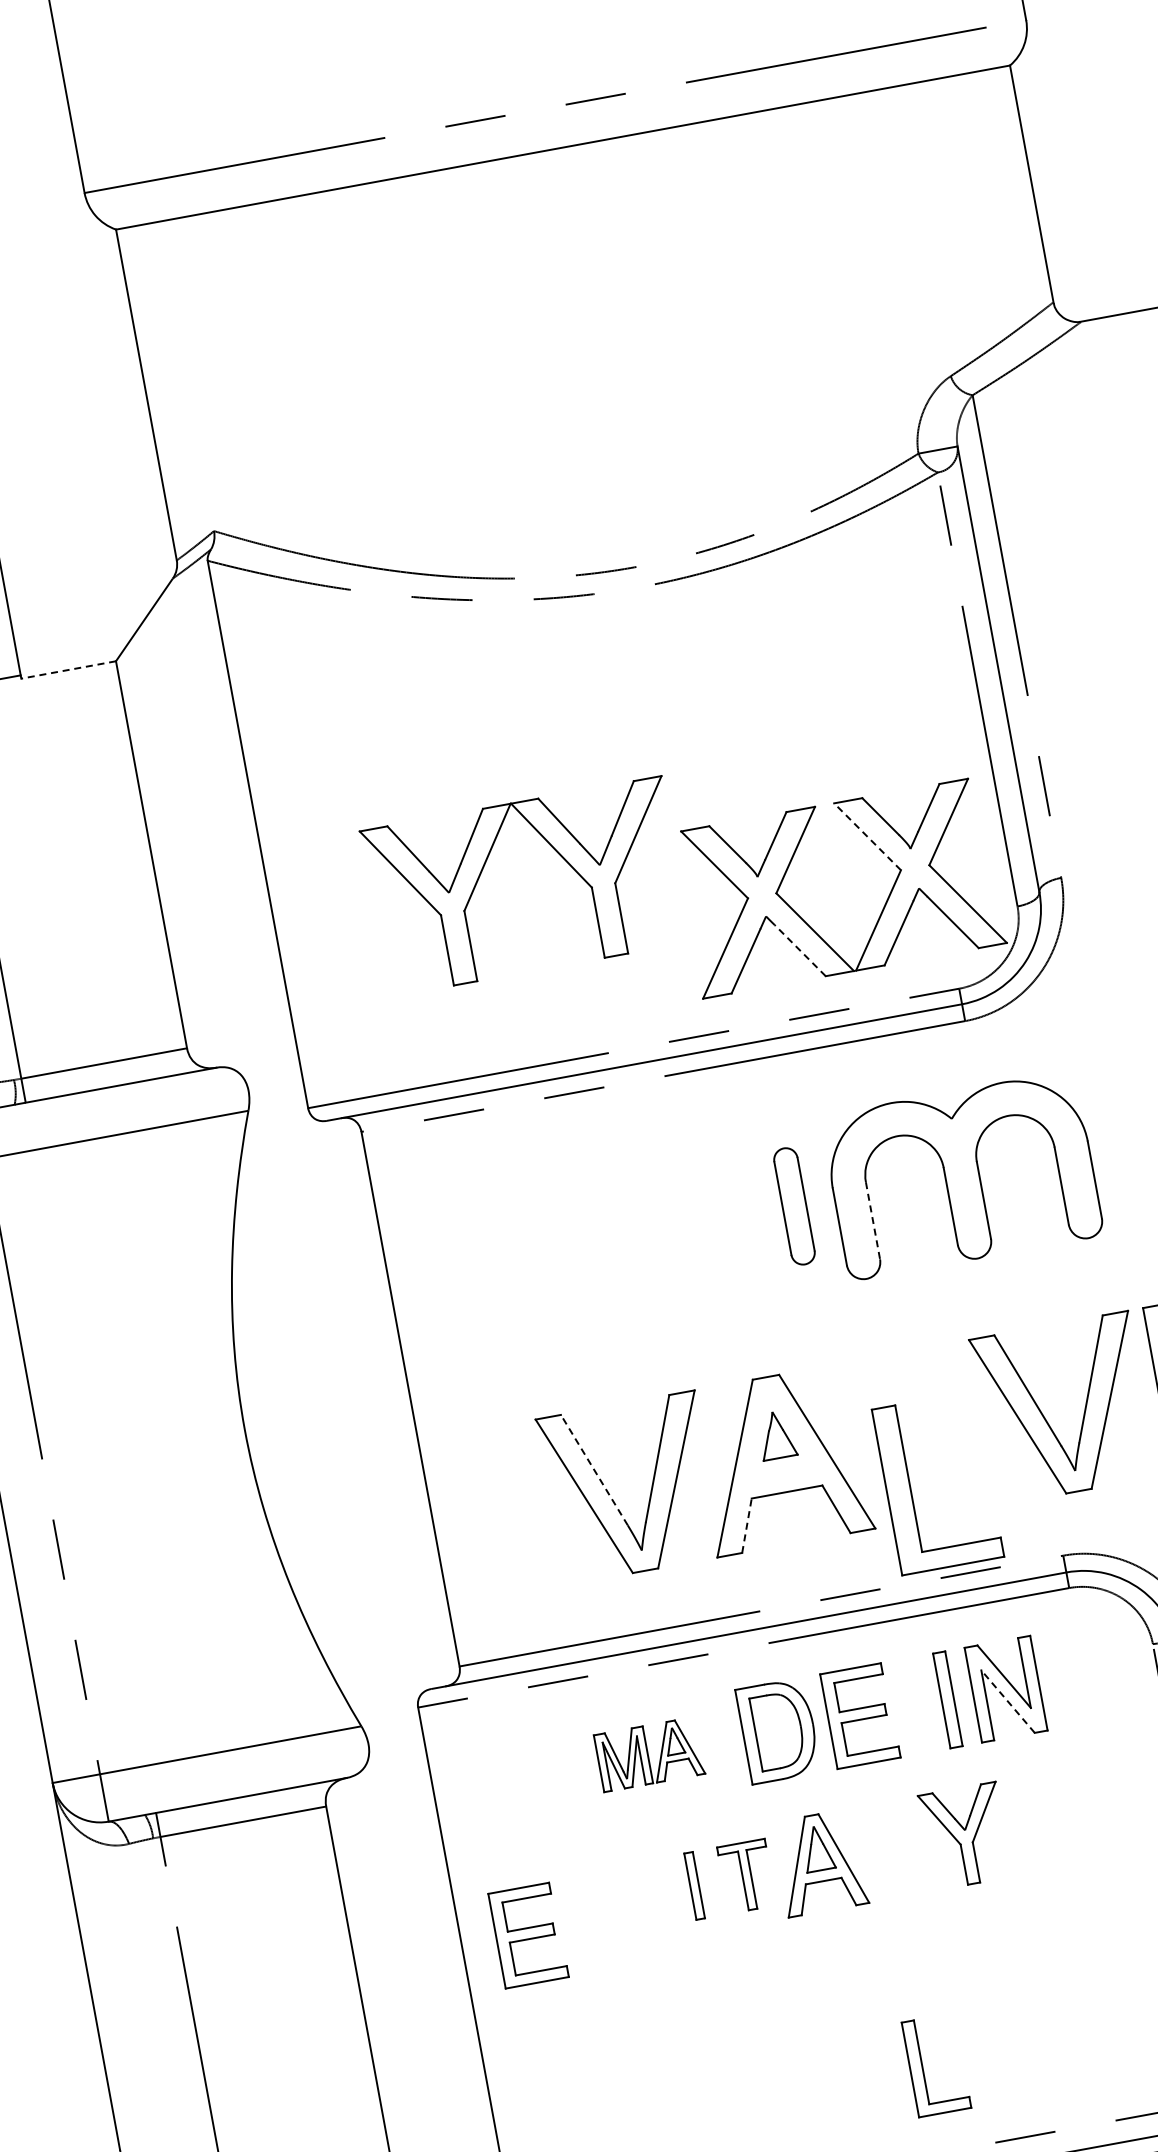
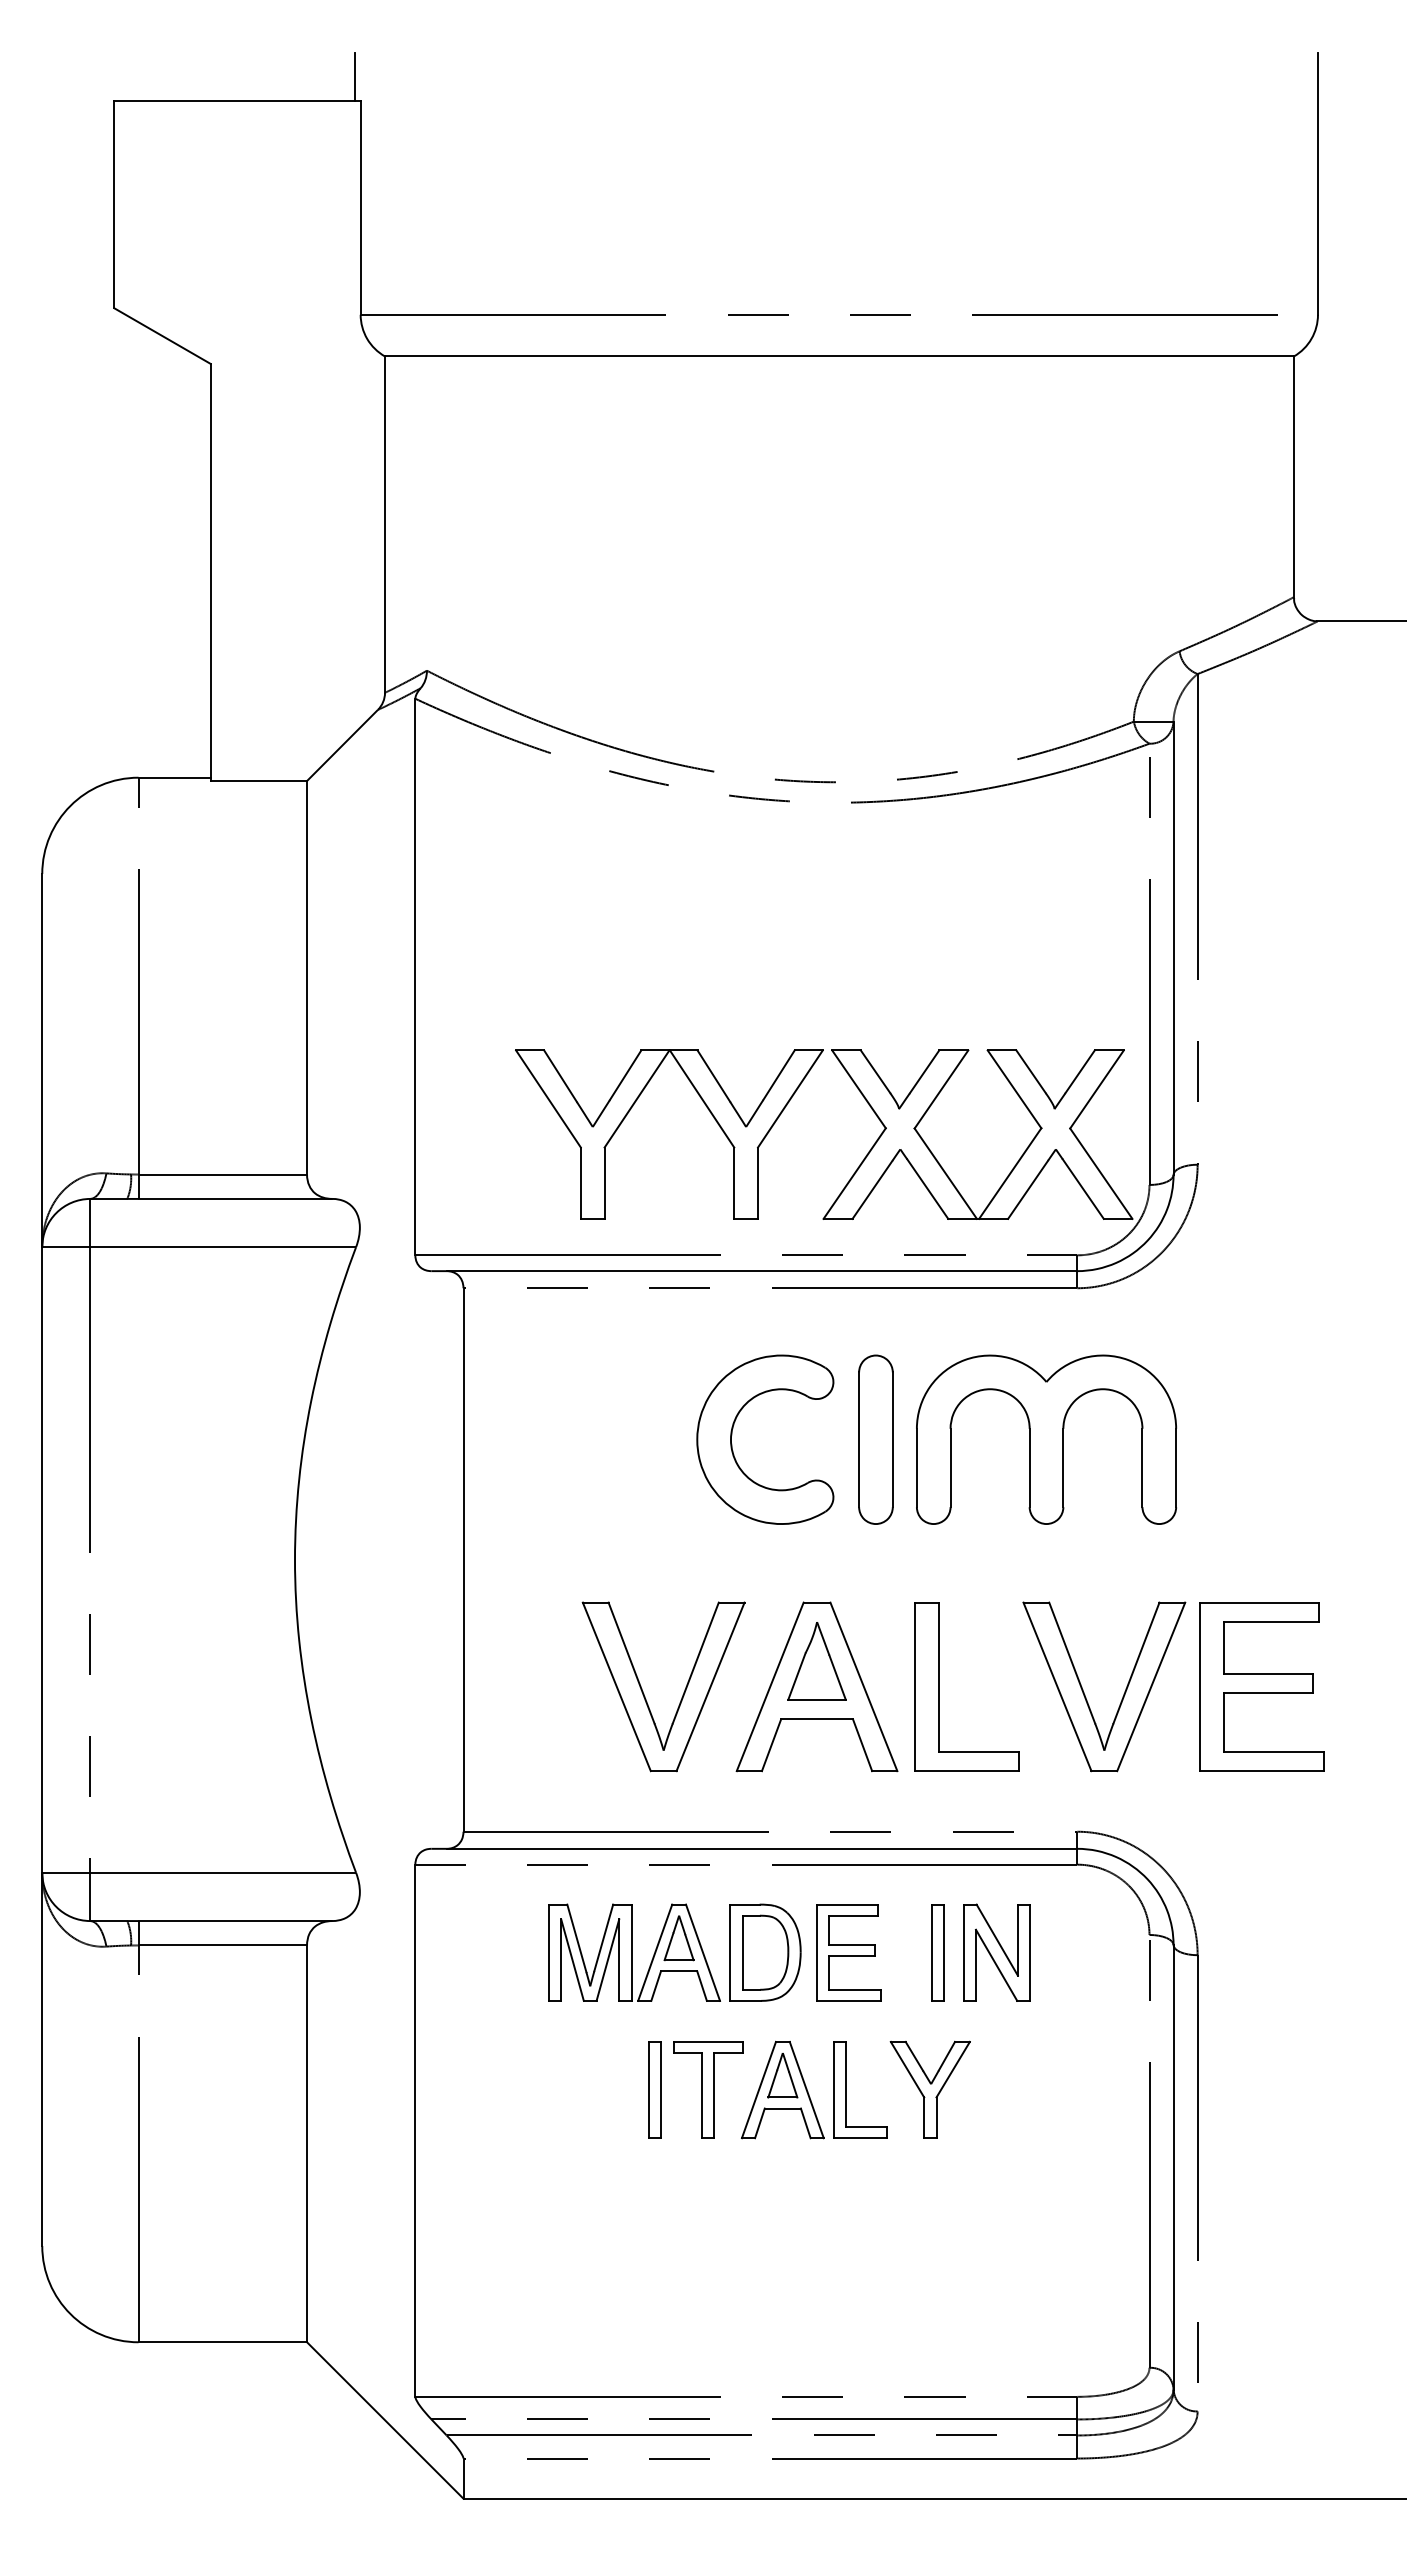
line: (68, 670) -> (258, 781), dashed -> solid
line: (867, 835) -> (1014, 1088), dashed -> solid
part: (483, 868) -> (631, 1109), moved
line: (799, 950) -> (927, 1188), dashed -> solid
part: (794, 1206) -> (875, 1439), size x1.43
line: (873, 1221) -> (950, 1468), dashed -> solid
part: (652, 1228) -> (732, 1435), added
part: (776, 1435) -> (816, 1661), size x1.67
line: (594, 1470) -> (631, 1663), dashed -> solid
part: (910, 1487) -> (939, 1686), moved
line: (746, 1526) -> (771, 1745), dashed -> solid
line: (1007, 1700) -> (996, 1964), dashed -> solid
part: (649, 1754) -> (634, 1952), size x1.67
part: (747, 1875) -> (708, 2089), size x1.43
part: (693, 1885) -> (654, 2089), size x1.43
part: (528, 1935) -> (482, 2108), removed
part: (922, 2067) -> (846, 2089), moved

